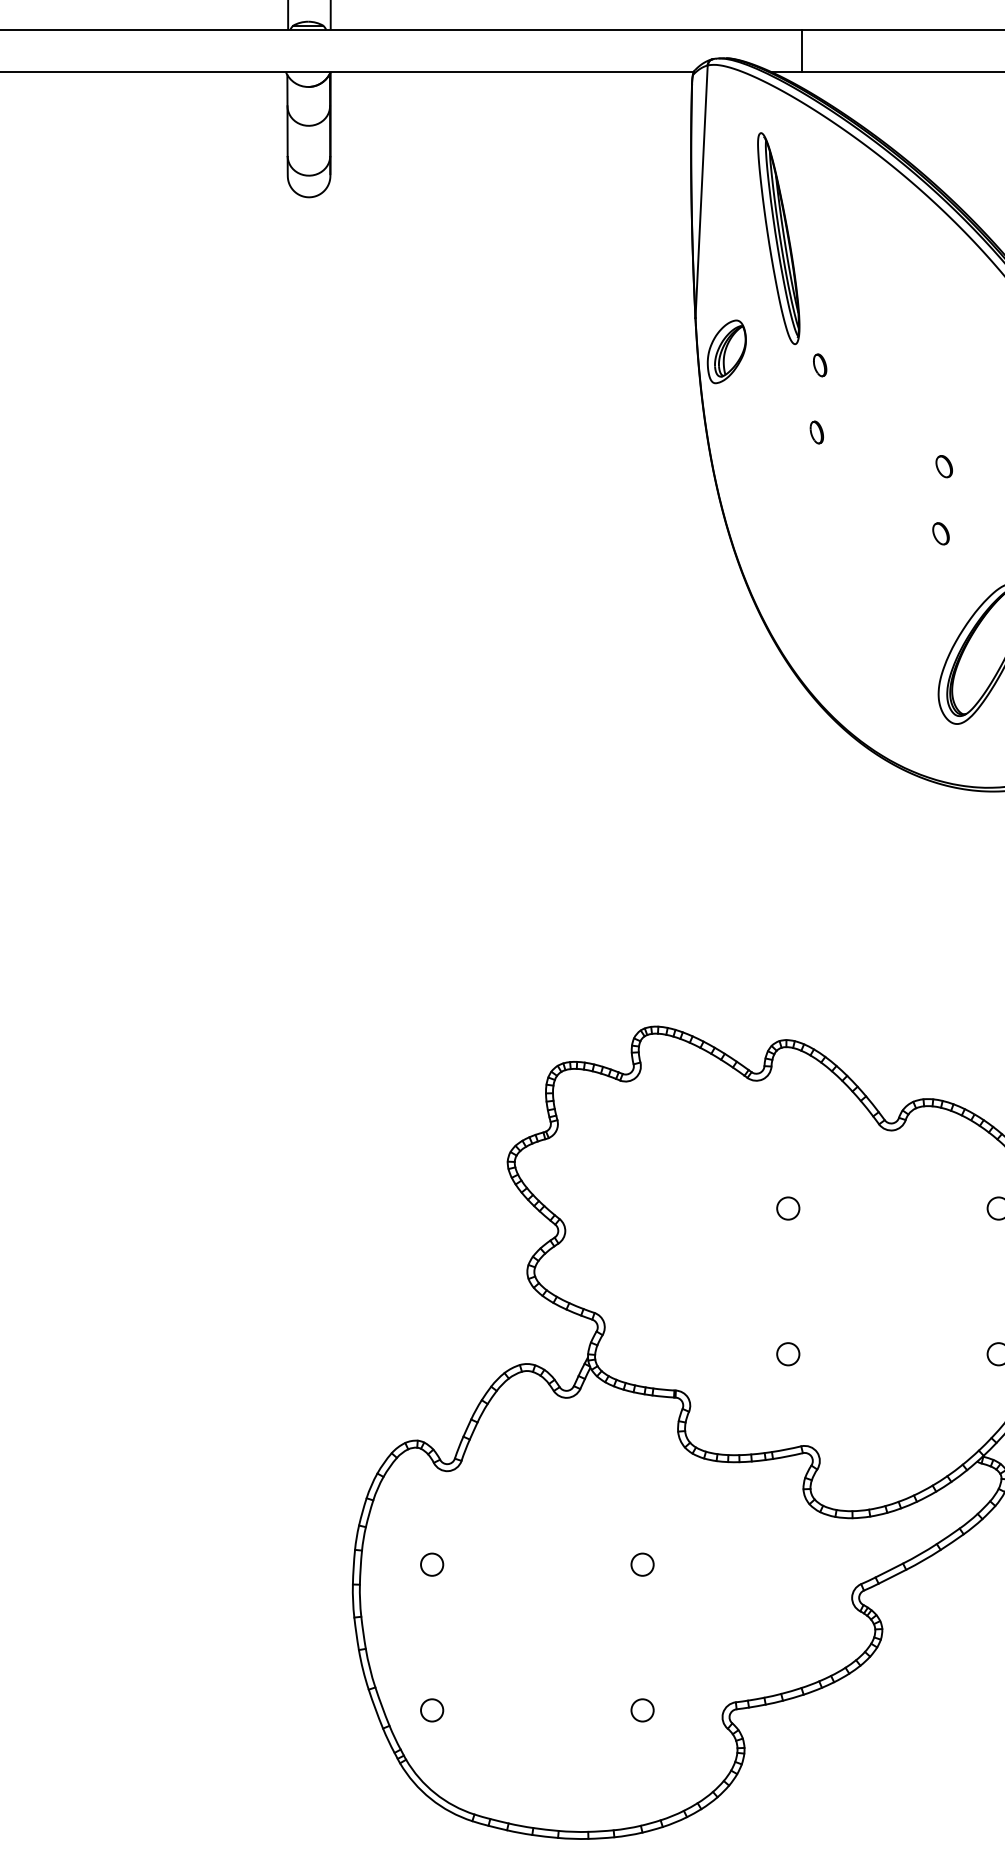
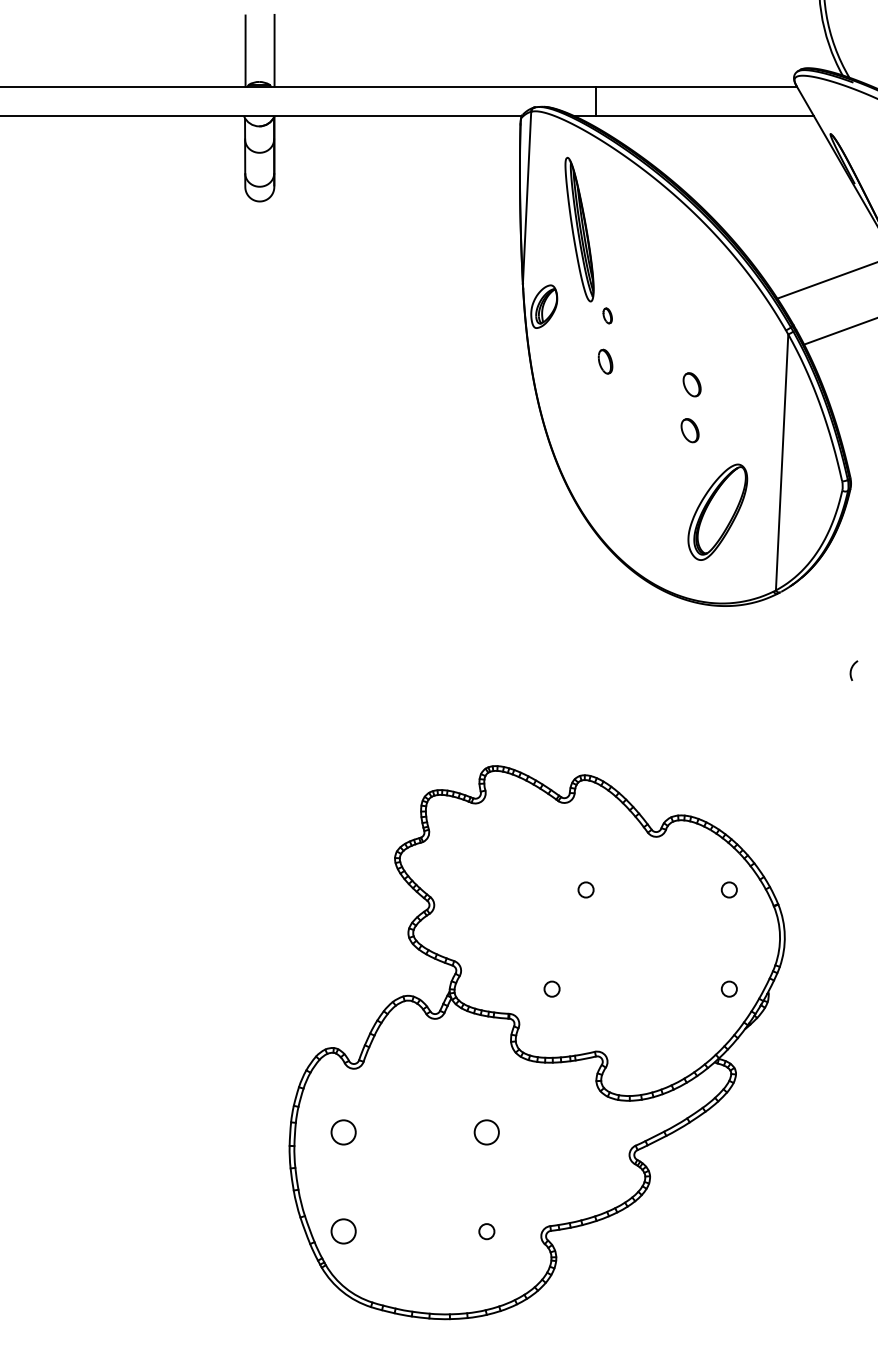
part: (816, 432) -> (605, 361), size x1.6
part: (944, 466) -> (692, 384), size x1.6
part: (940, 533) -> (689, 430), size x1.6
circle: (787, 1353) -> (551, 988), moved
circle: (431, 1564) -> (343, 1132), size x1.6
circle: (642, 1564) -> (486, 1132), size x1.6
circle: (431, 1710) -> (343, 1231), size x1.6

